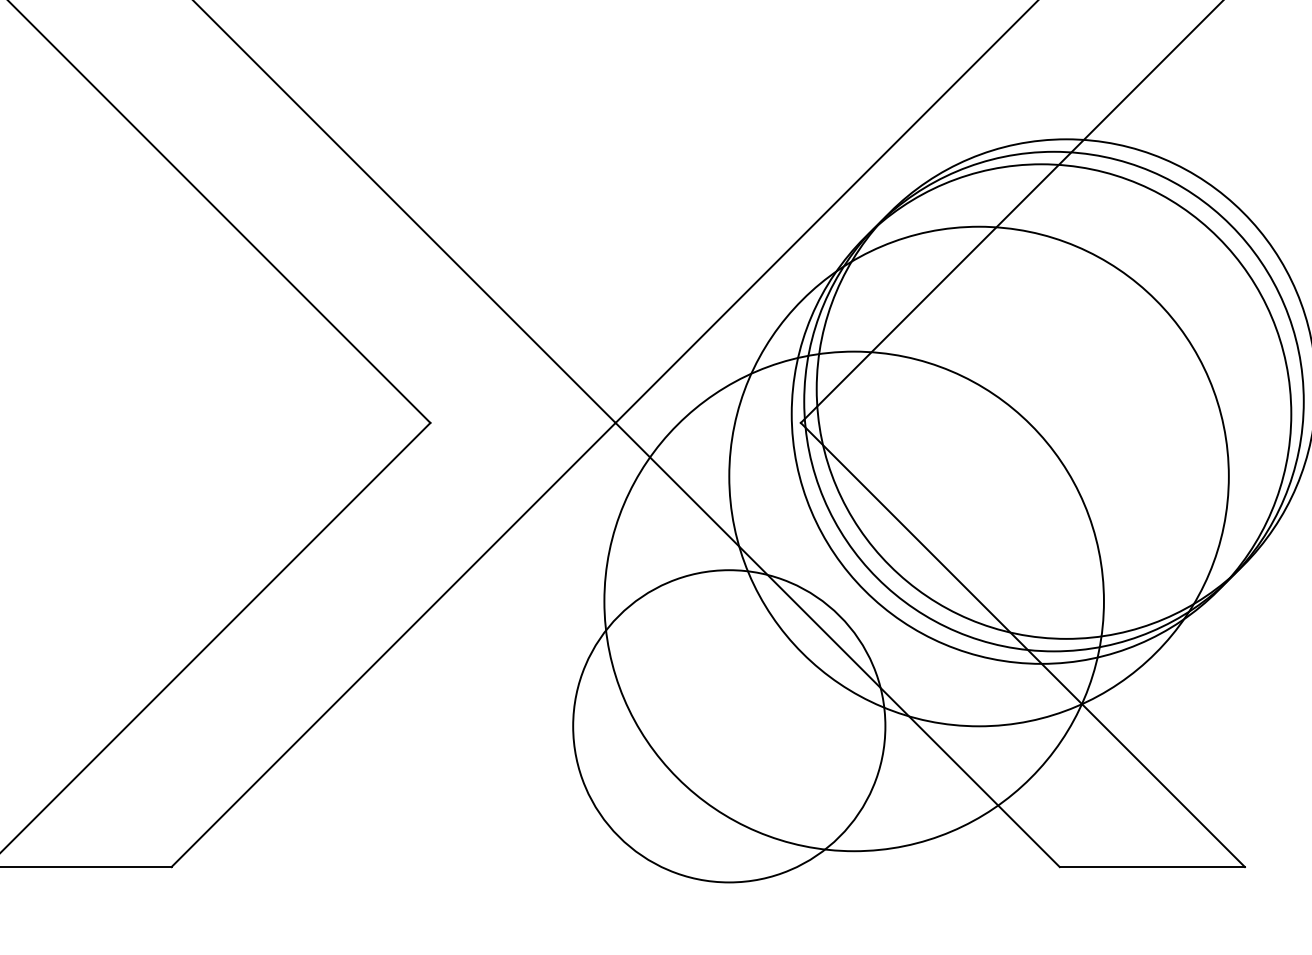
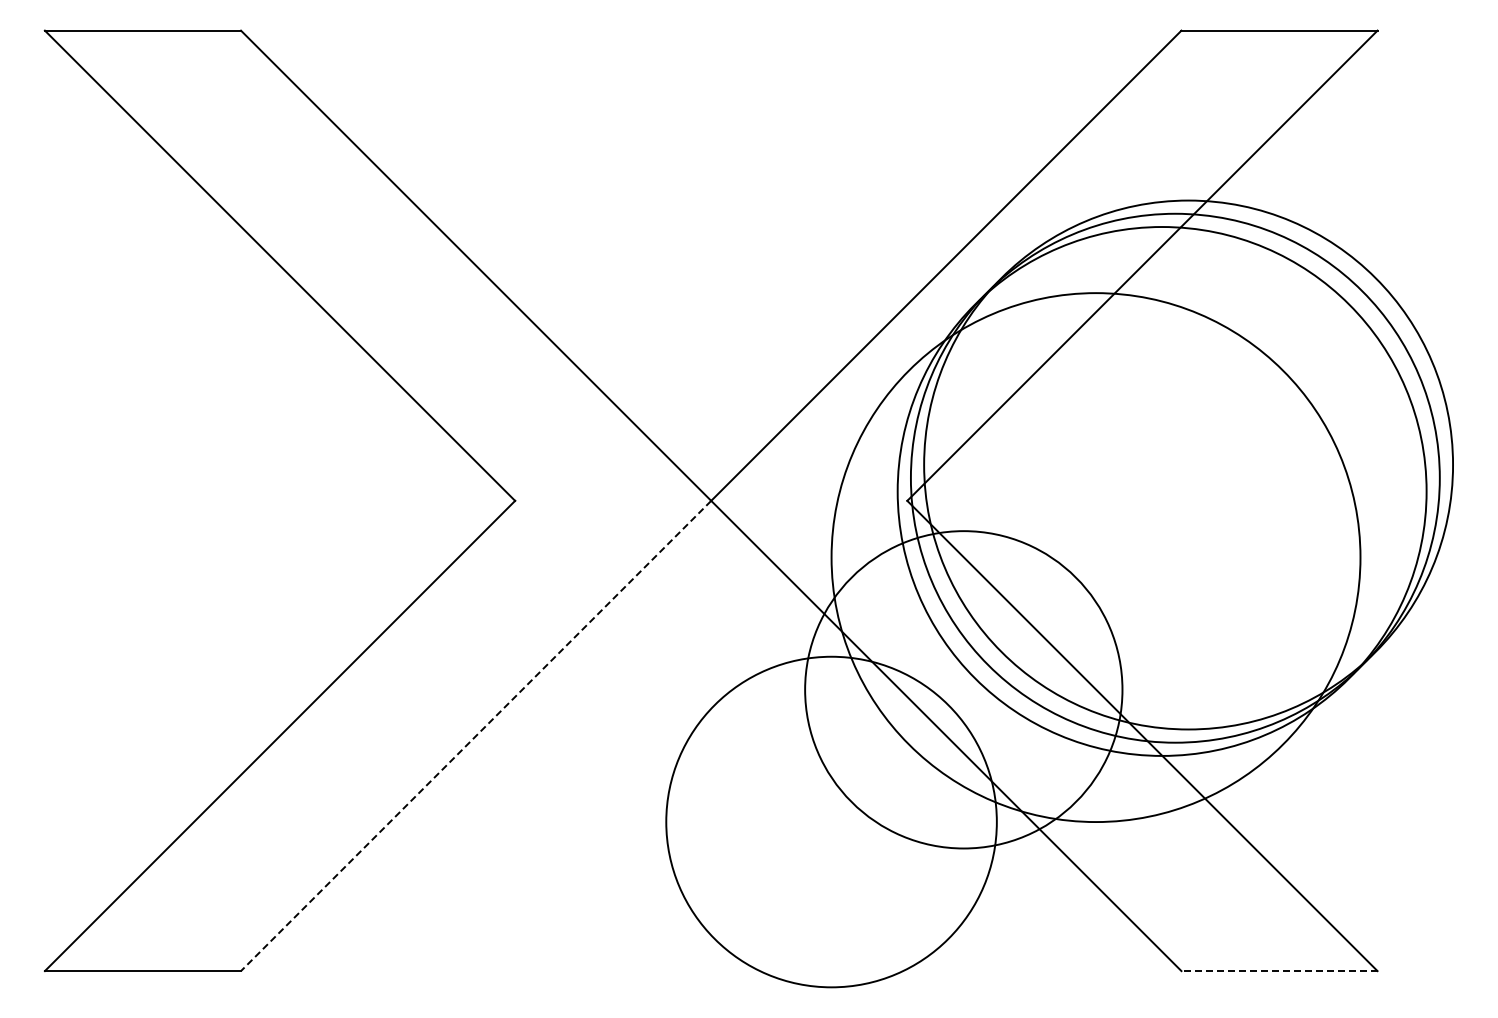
circle: (853, 601) -> (963, 689), size x0.6
line: (392, 645) -> (475, 736), solid -> dashed
line: (1152, 867) -> (1279, 971), solid -> dashed

